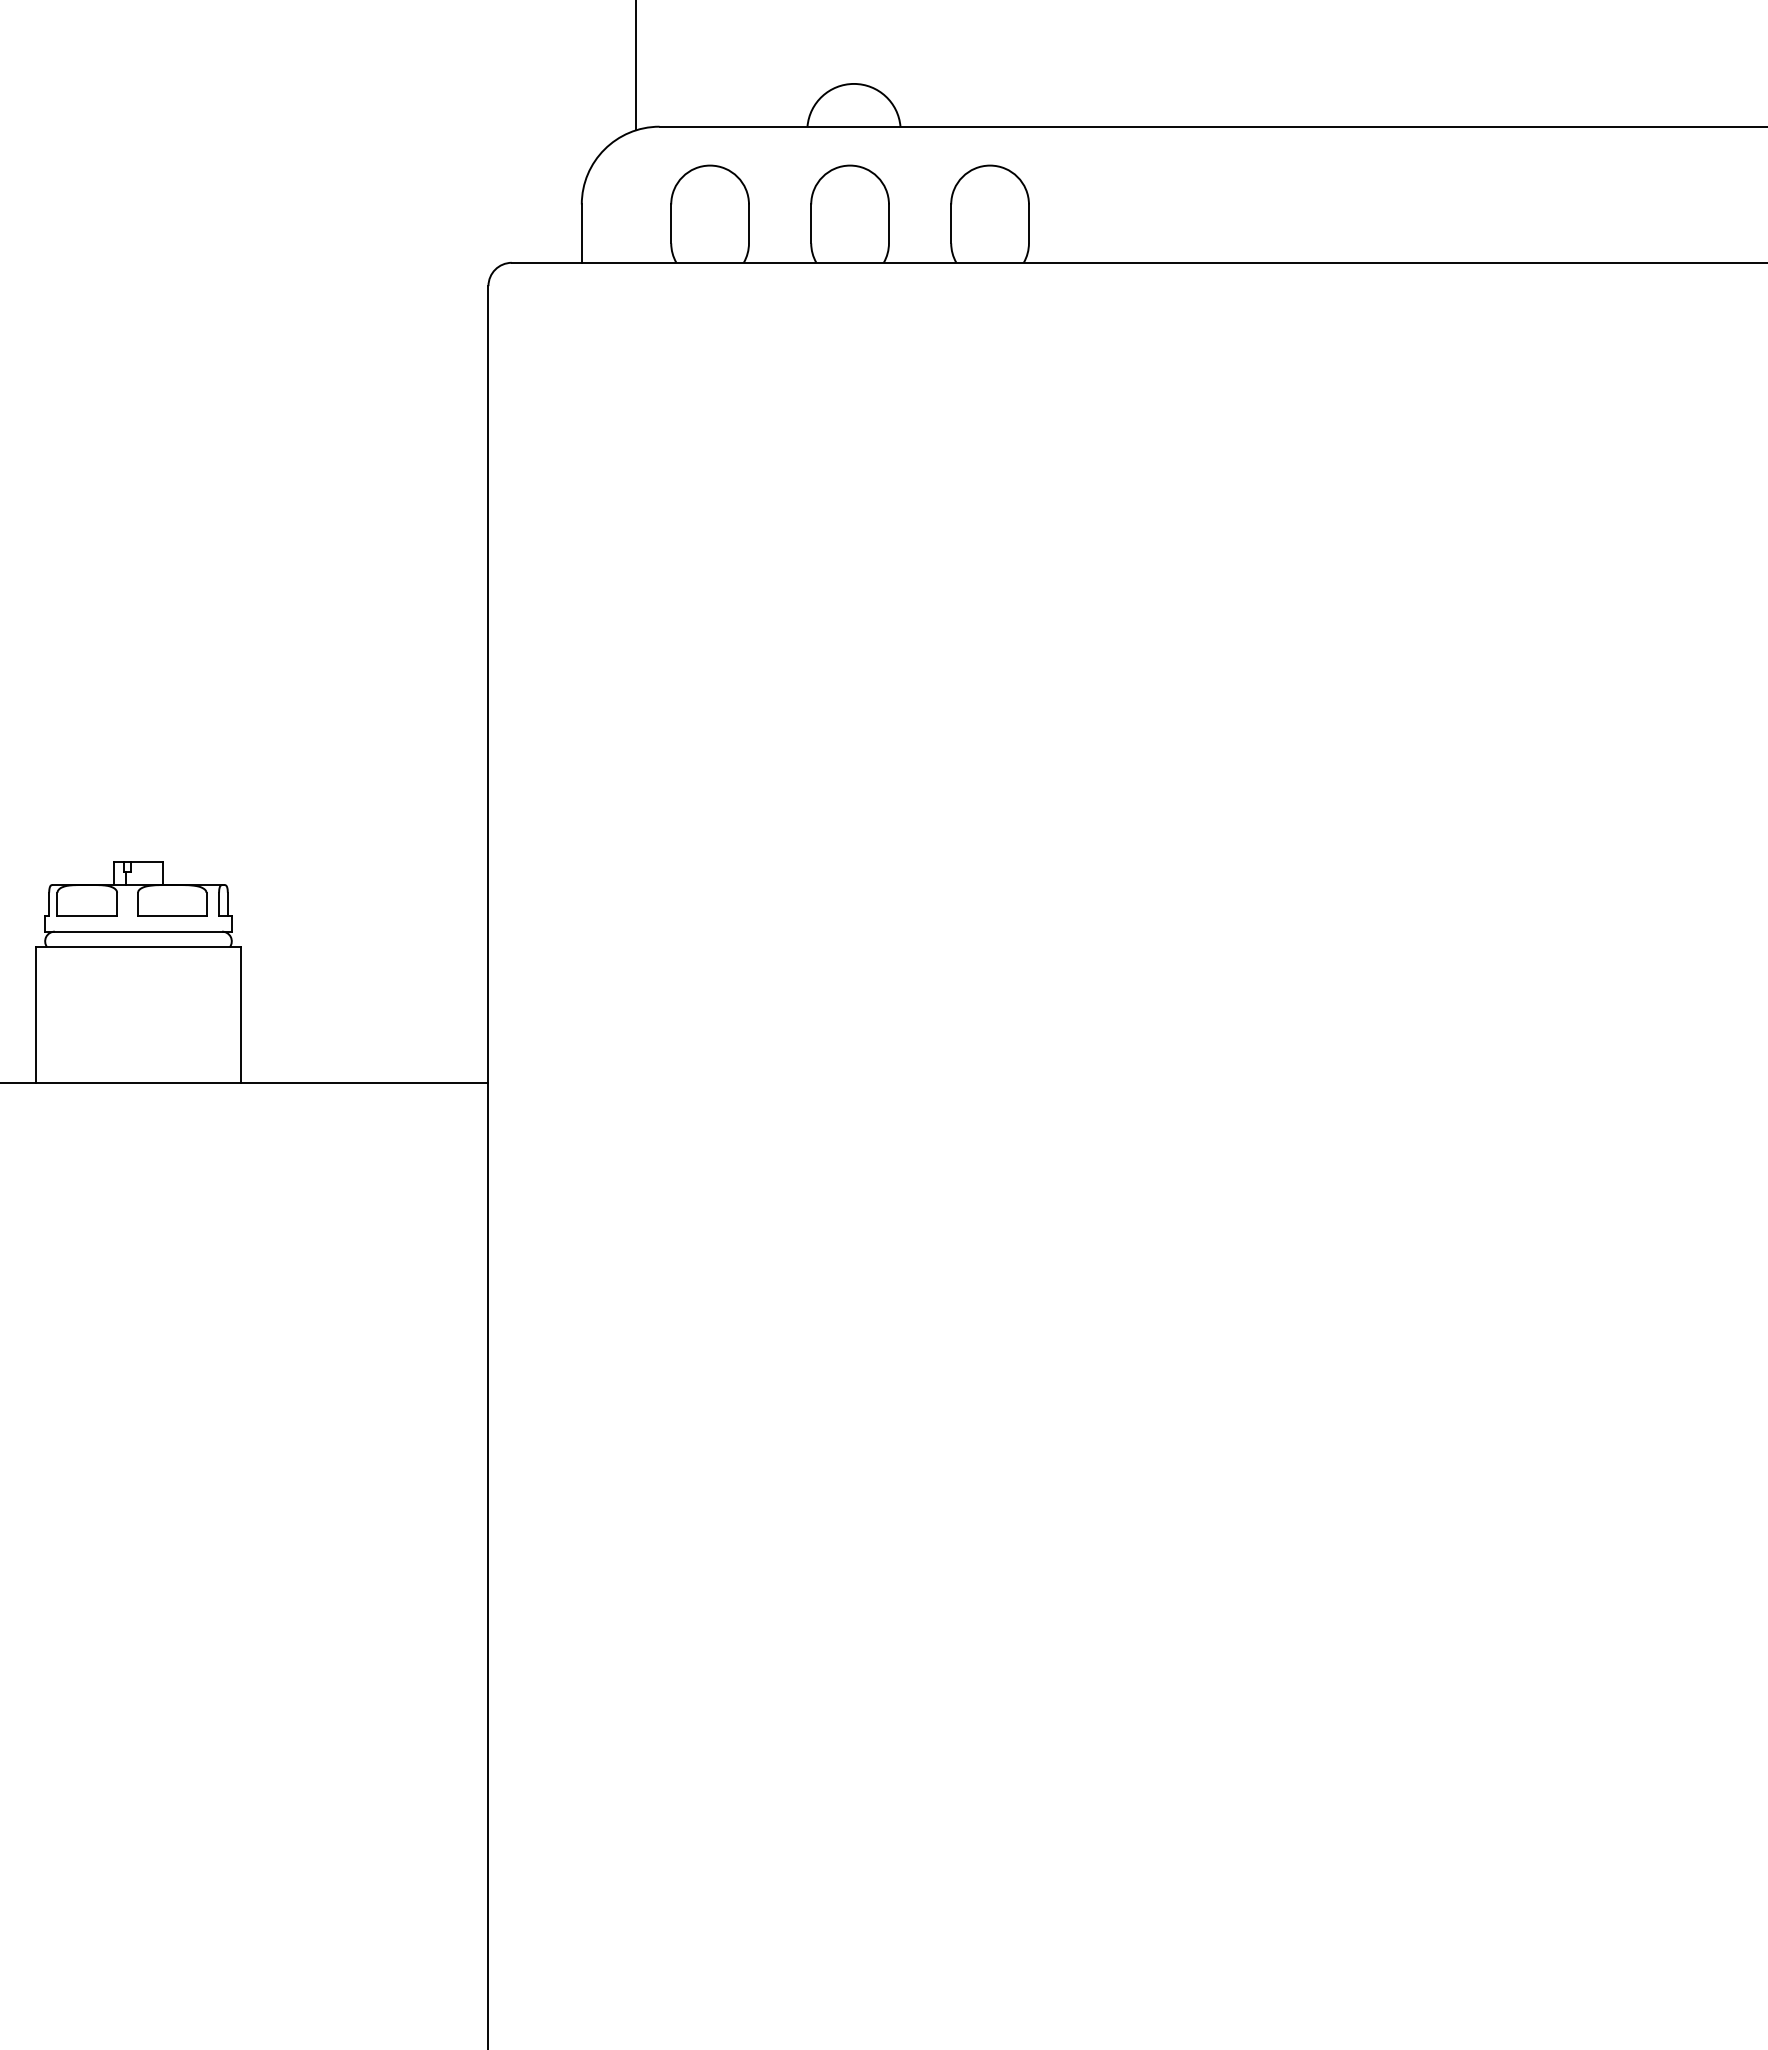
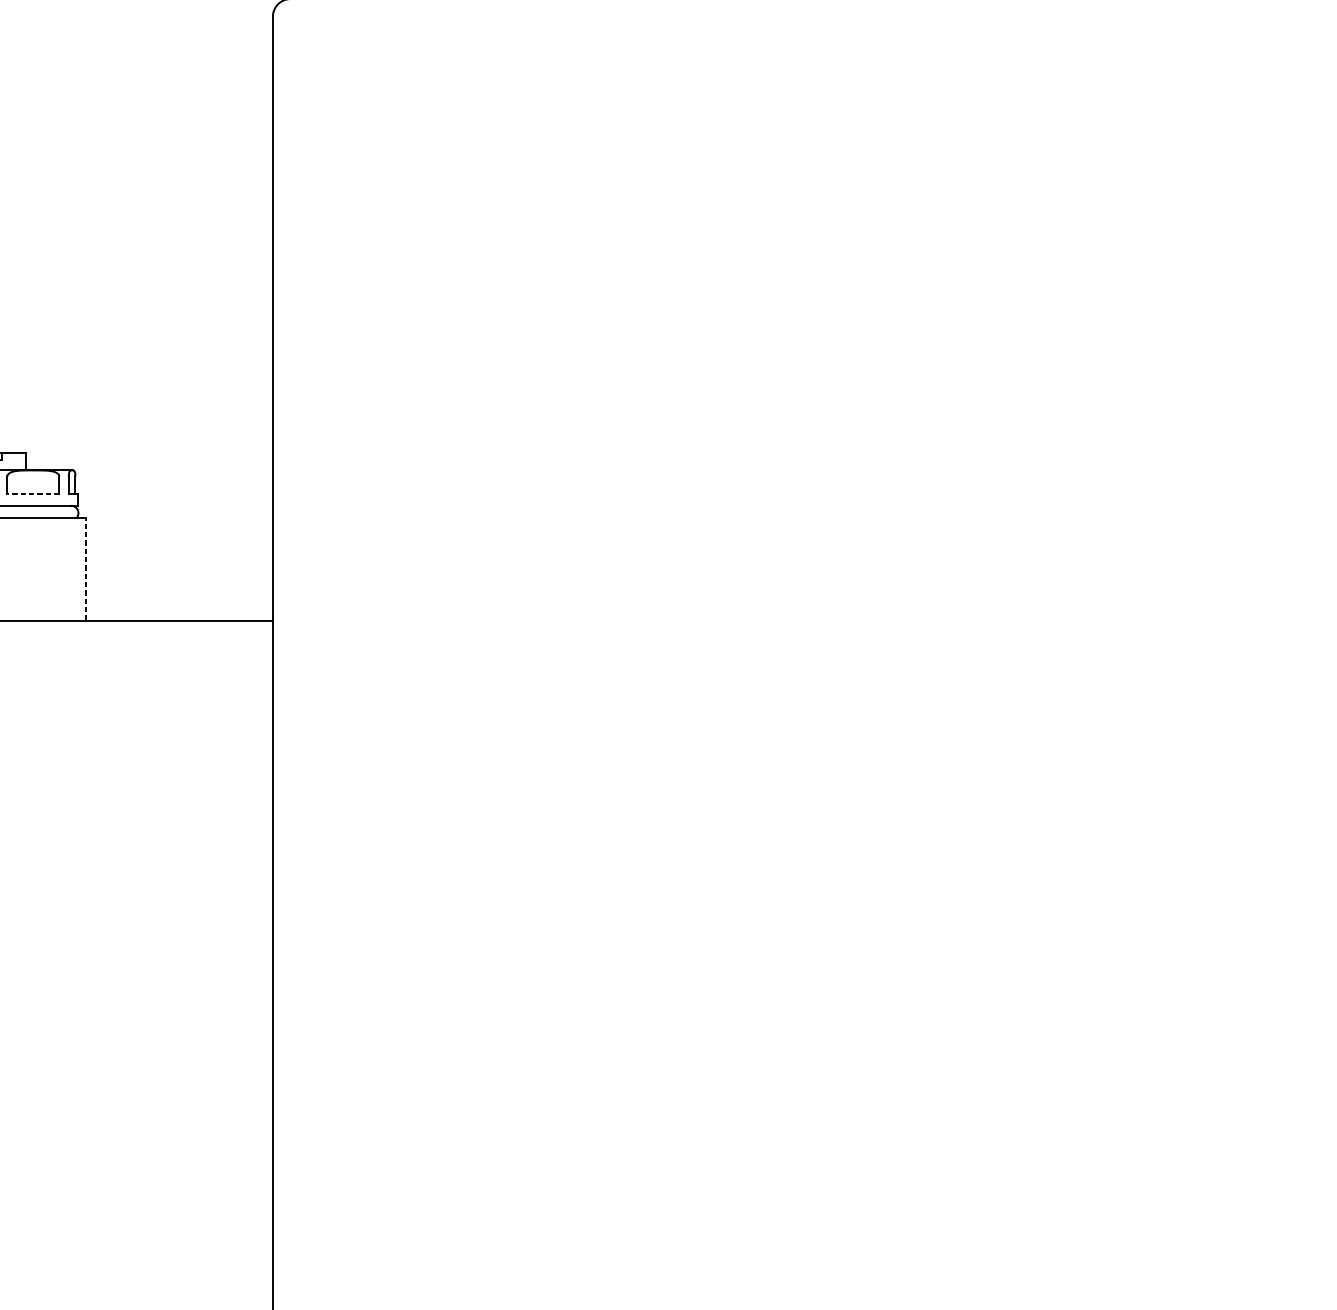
line: (171, 916) -> (32, 494), solid -> dashed
line: (241, 1014) -> (85, 568), solid -> dashed

